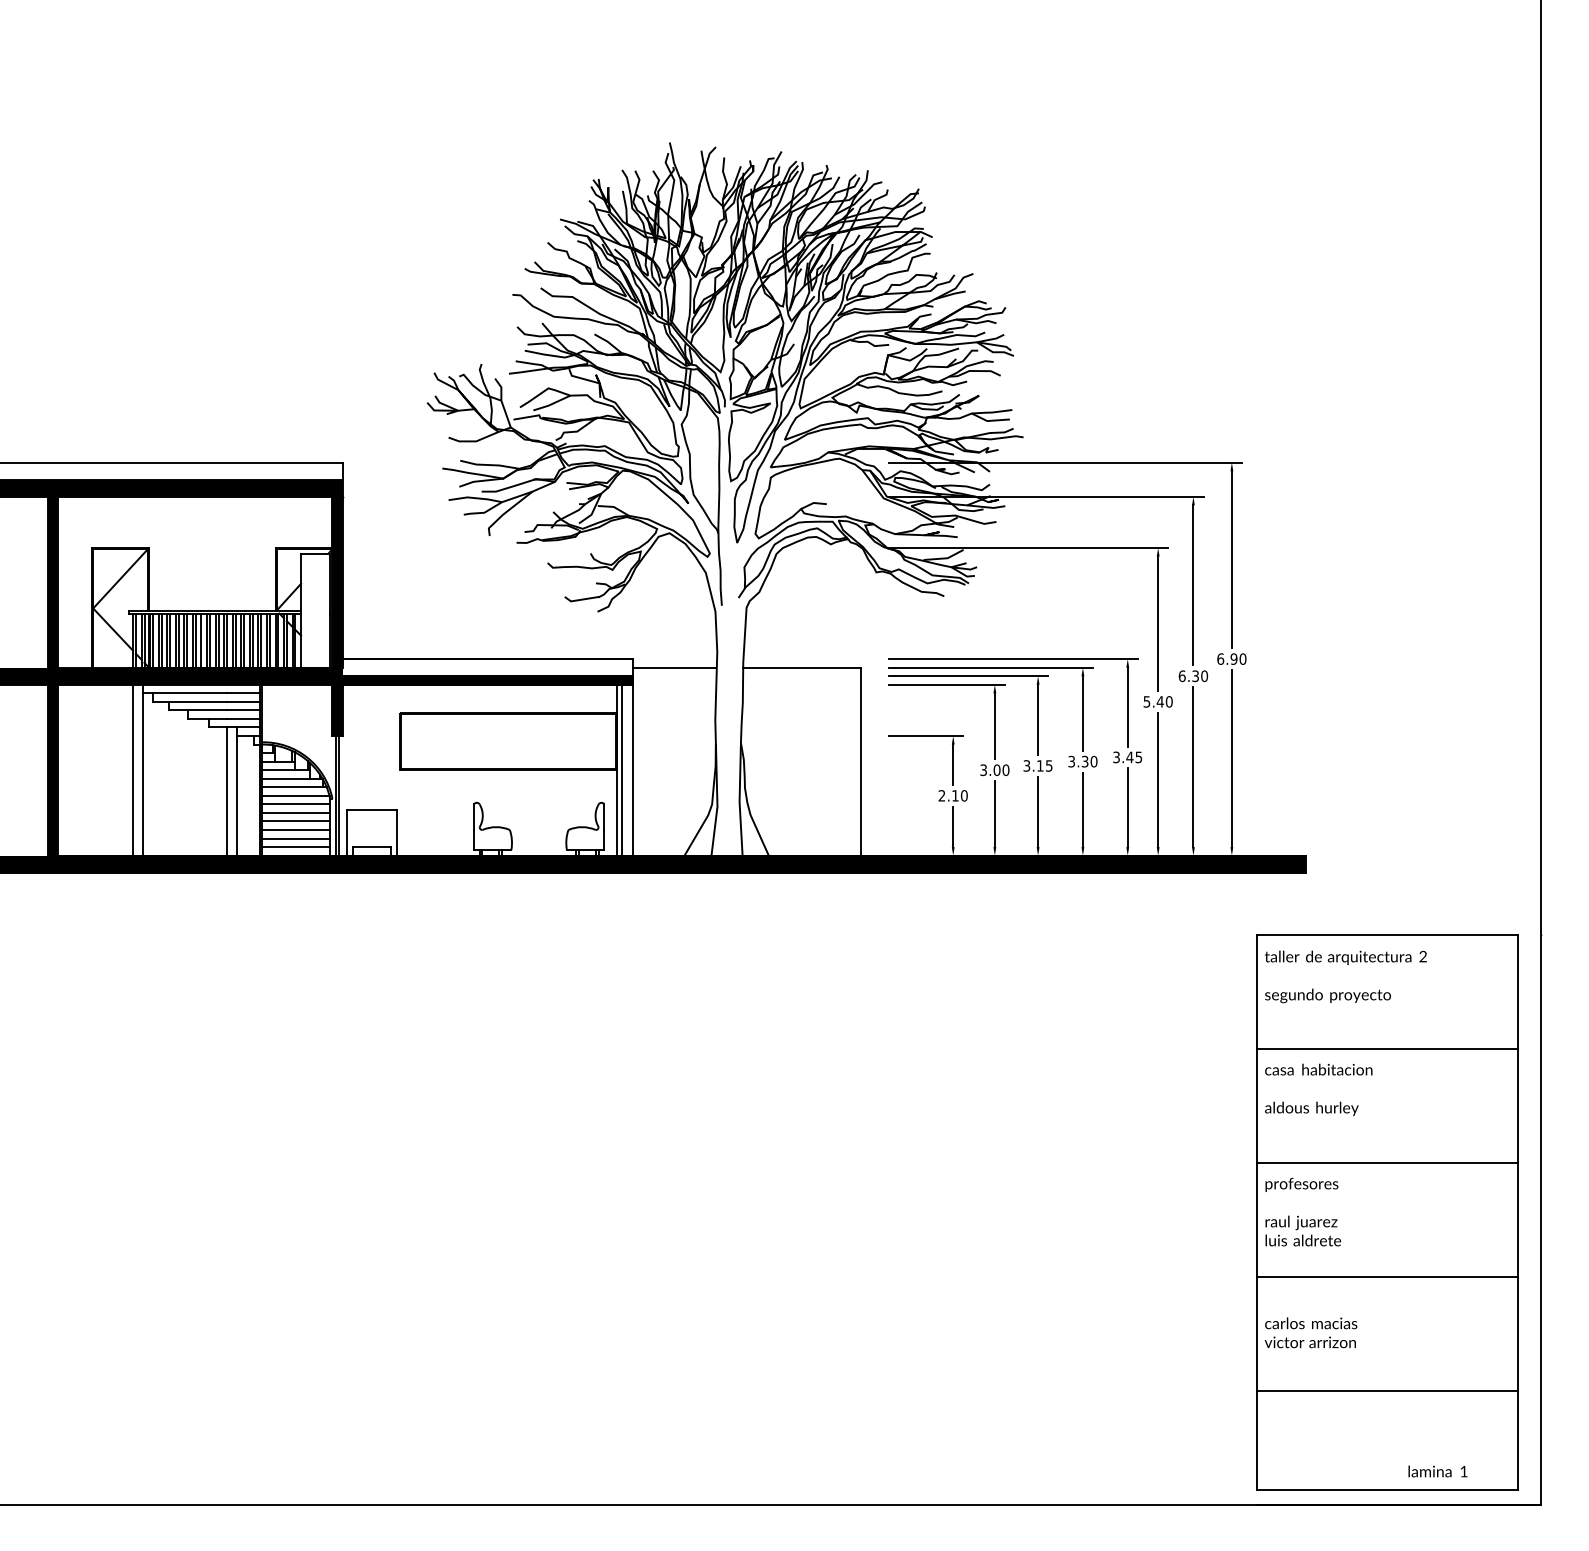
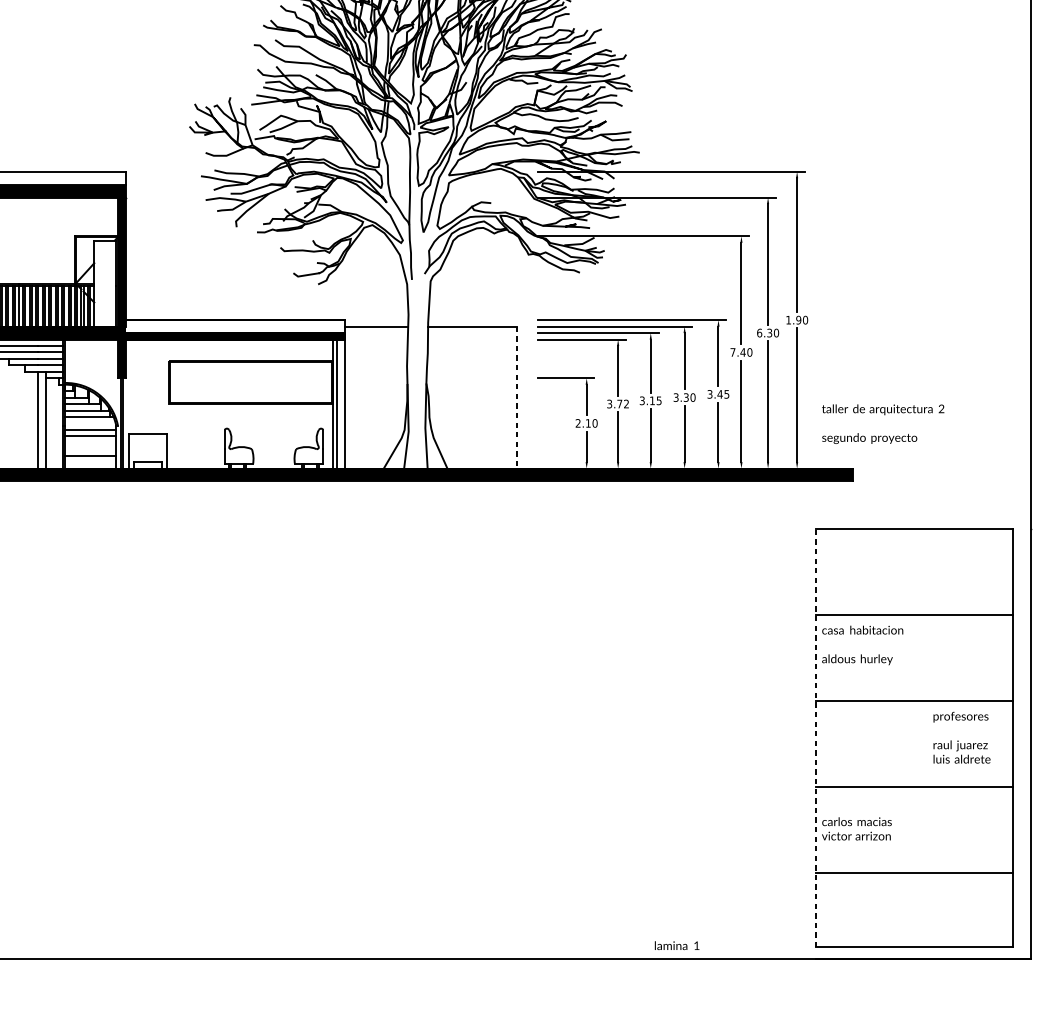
text: (1220, 658) -> (788, 319), 6.90 -> 1.90
text: (1146, 701) -> (732, 352), 5.40 -> 7.40
line: (860, 761) -> (516, 397), solid -> dashed
text: (1001, 770) -> (623, 404), 3.00 -> 3.72
line: (295, 795) -> (90, 423), removed
line: (295, 821) -> (90, 442), removed
line: (295, 830) -> (90, 449), removed
line: (295, 847) -> (90, 462), removed
text: (1345, 976) -> (882, 423), moved
line: (1256, 1211) -> (815, 737), solid -> dashed
text: (1303, 1211) -> (962, 737), moved
text: (1437, 1471) -> (676, 945), moved

